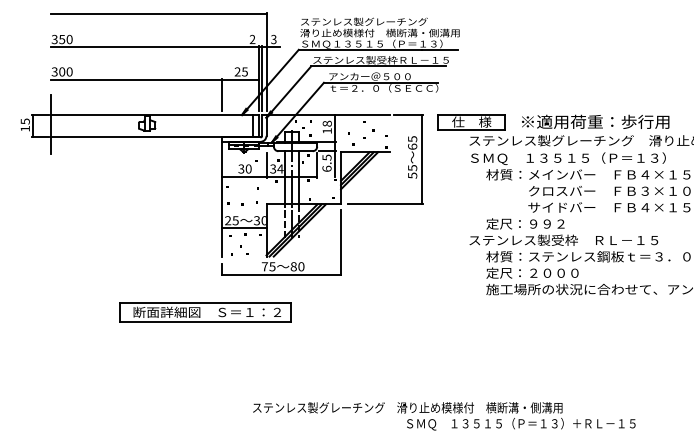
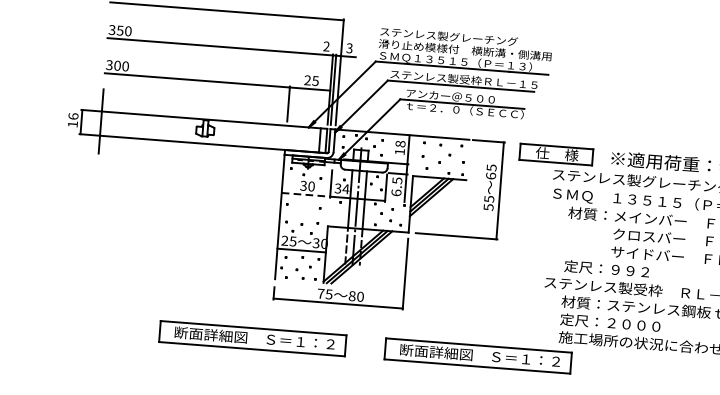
text: (24, 121) -> (72, 116), 15 -> 16
line: (244, 177) -> (306, 195), solid -> dashed
part: (413, 312) -> (478, 355), added

